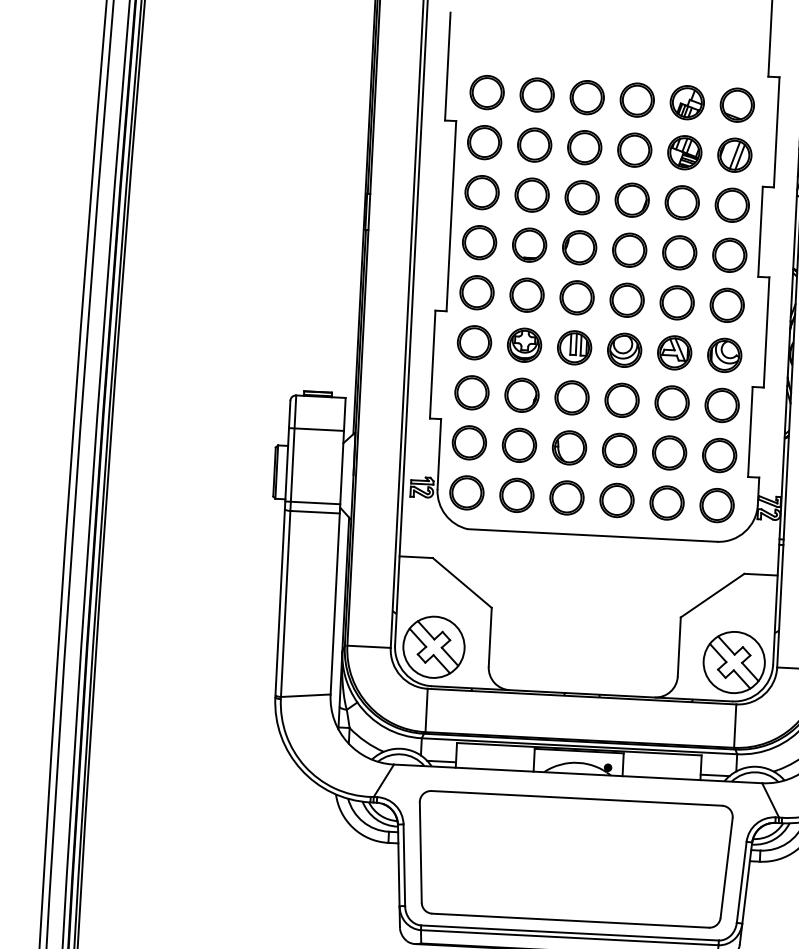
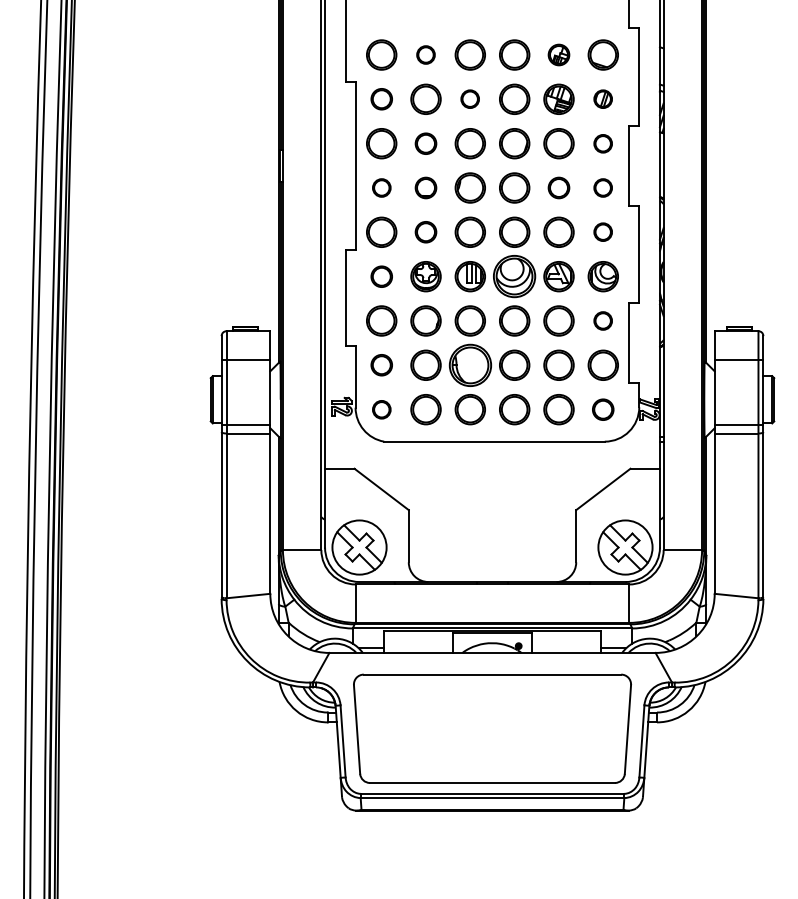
part: (536, 94) -> (425, 54), size x0.6
part: (686, 102) -> (558, 54), size x0.7
part: (484, 141) -> (381, 98), size x0.7
part: (583, 146) -> (469, 98), size x0.6
part: (733, 154) -> (602, 98), size x0.6
part: (531, 194) -> (425, 143), size x0.7
part: (731, 205) -> (602, 143), size x0.6
part: (479, 242) -> (381, 187), size x0.6
part: (529, 244) -> (425, 187), size x0.7
circle: (679, 252) -> (558, 187), size x0.7
part: (728, 254) -> (602, 187), size x0.6
part: (526, 294) -> (425, 231), size x0.7
part: (726, 304) -> (602, 231), size x0.6
part: (474, 342) -> (381, 276), size x0.7
part: (624, 350) -> (514, 276), size x1.4
part: (721, 404) -> (602, 320), size x0.6
part: (469, 441) -> (381, 364), size x0.7
part: (568, 446) -> (469, 364), size x1.4
part: (466, 492) -> (381, 409), size x0.6
part: (716, 505) -> (602, 409), size x0.7

